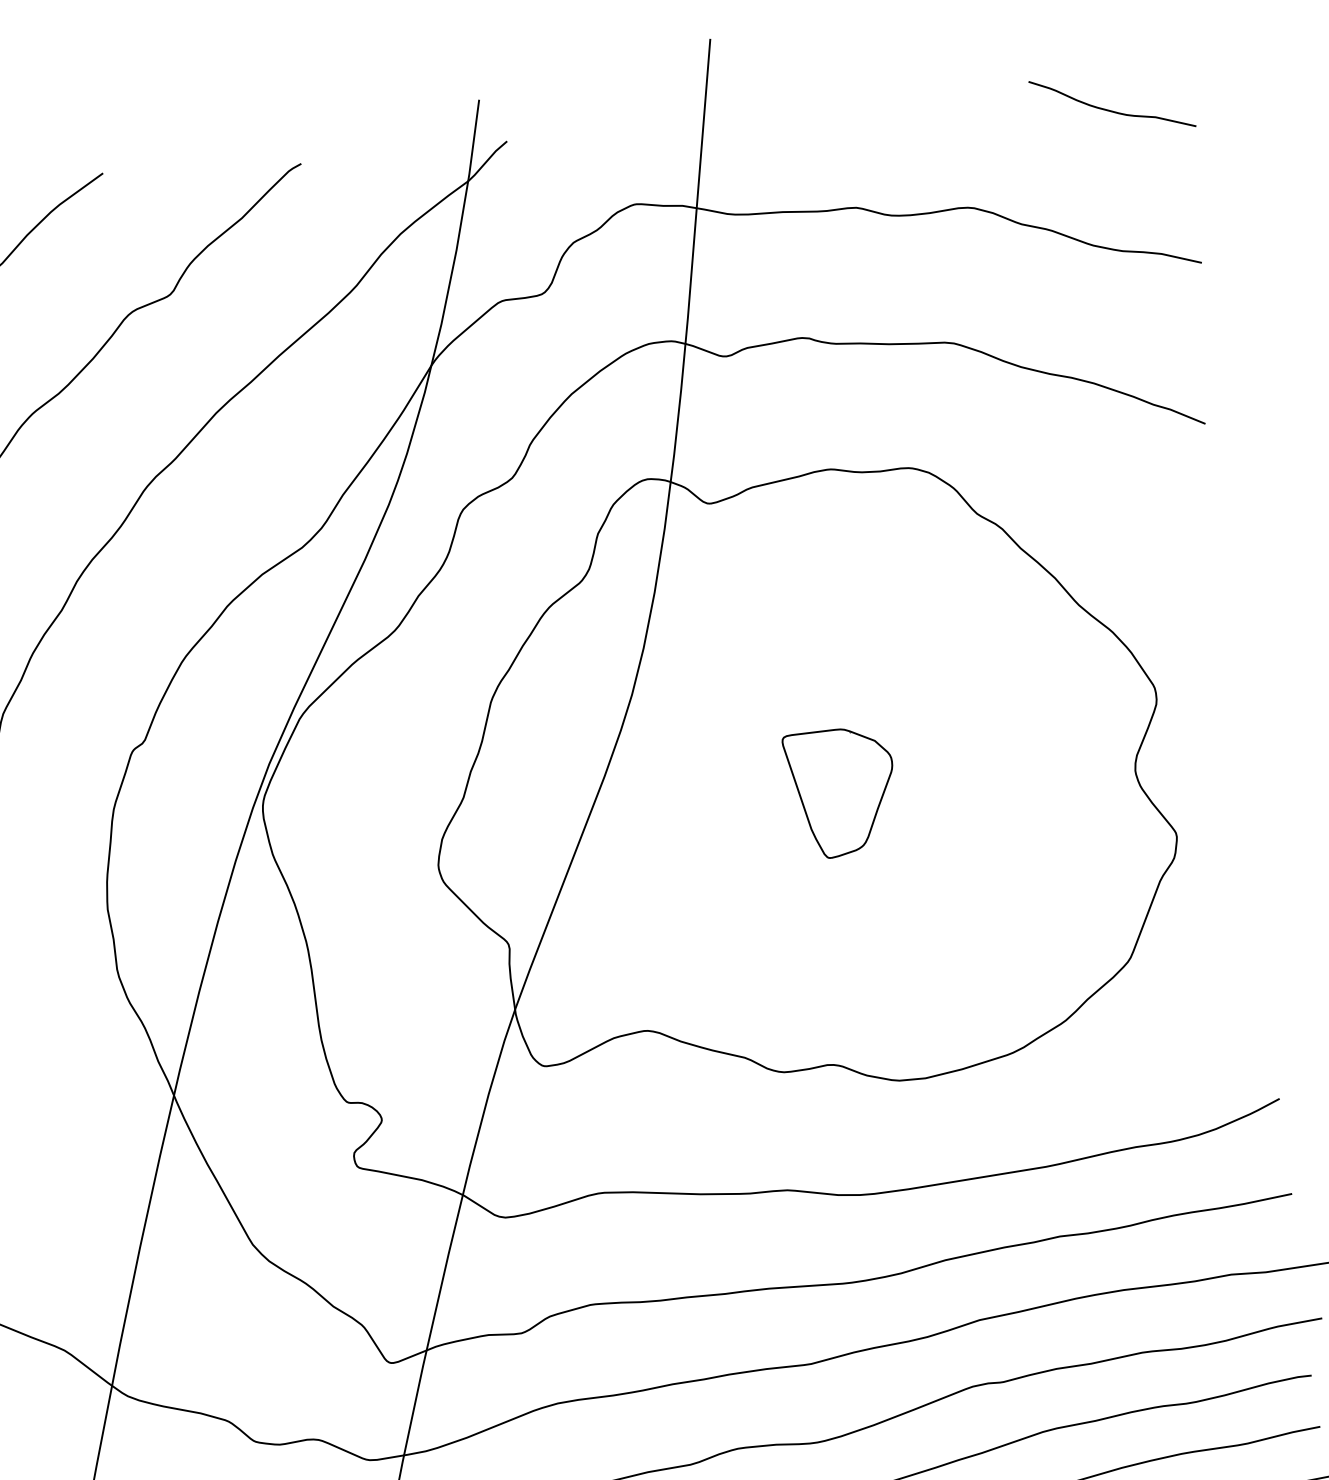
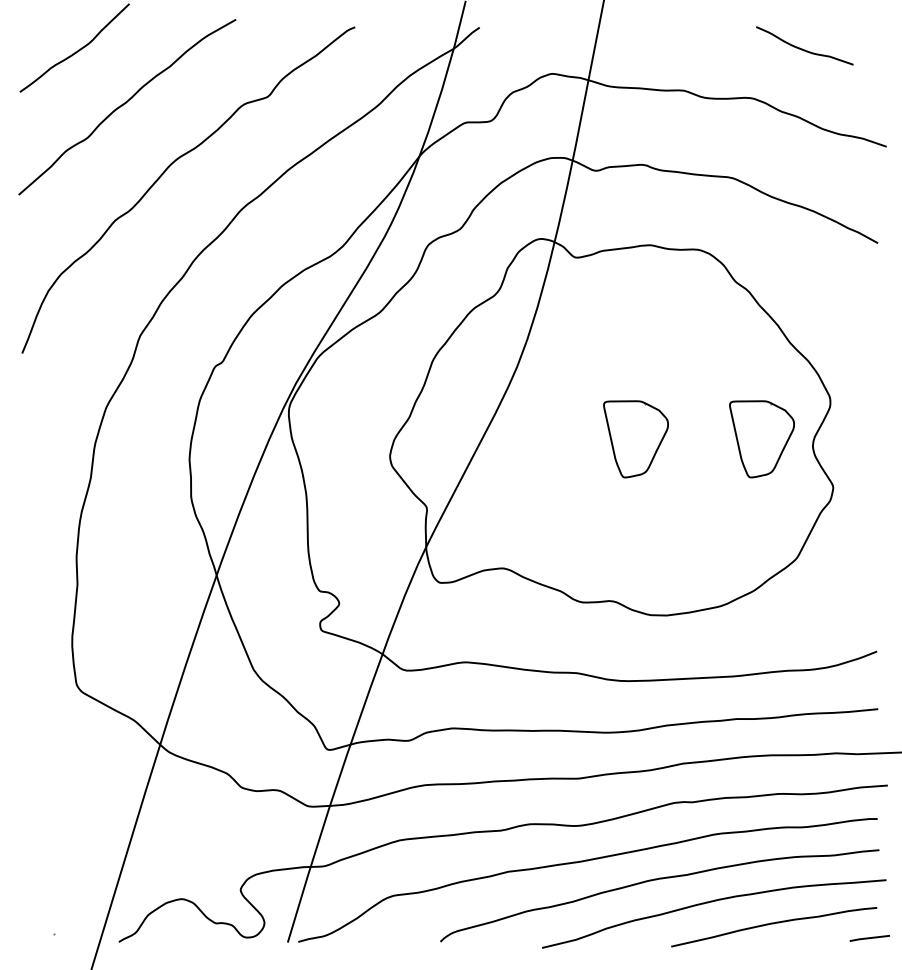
curve: (1108, 108) -> (802, 48), moved
part: (1049, 769) -> (761, 439), added

